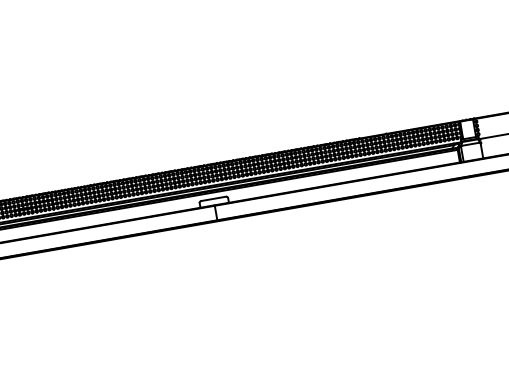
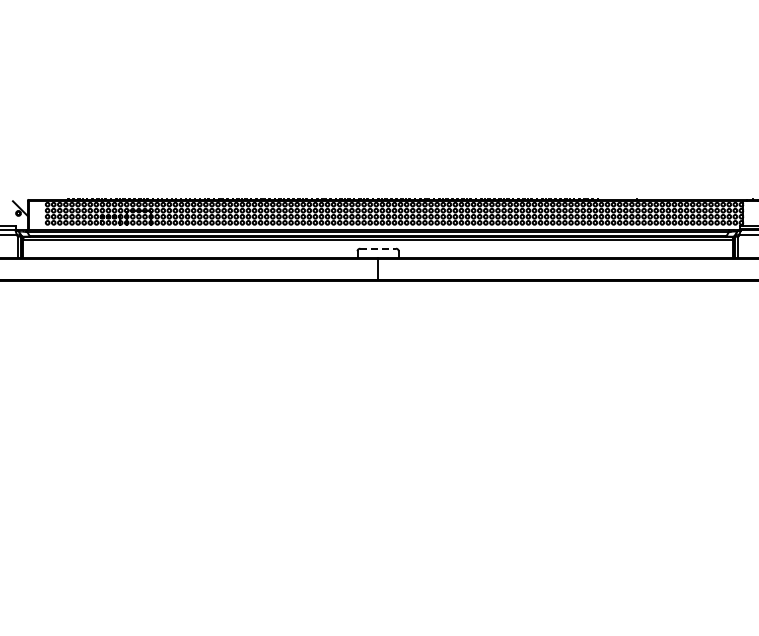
line: (213, 198) -> (378, 248), solid -> dashed

